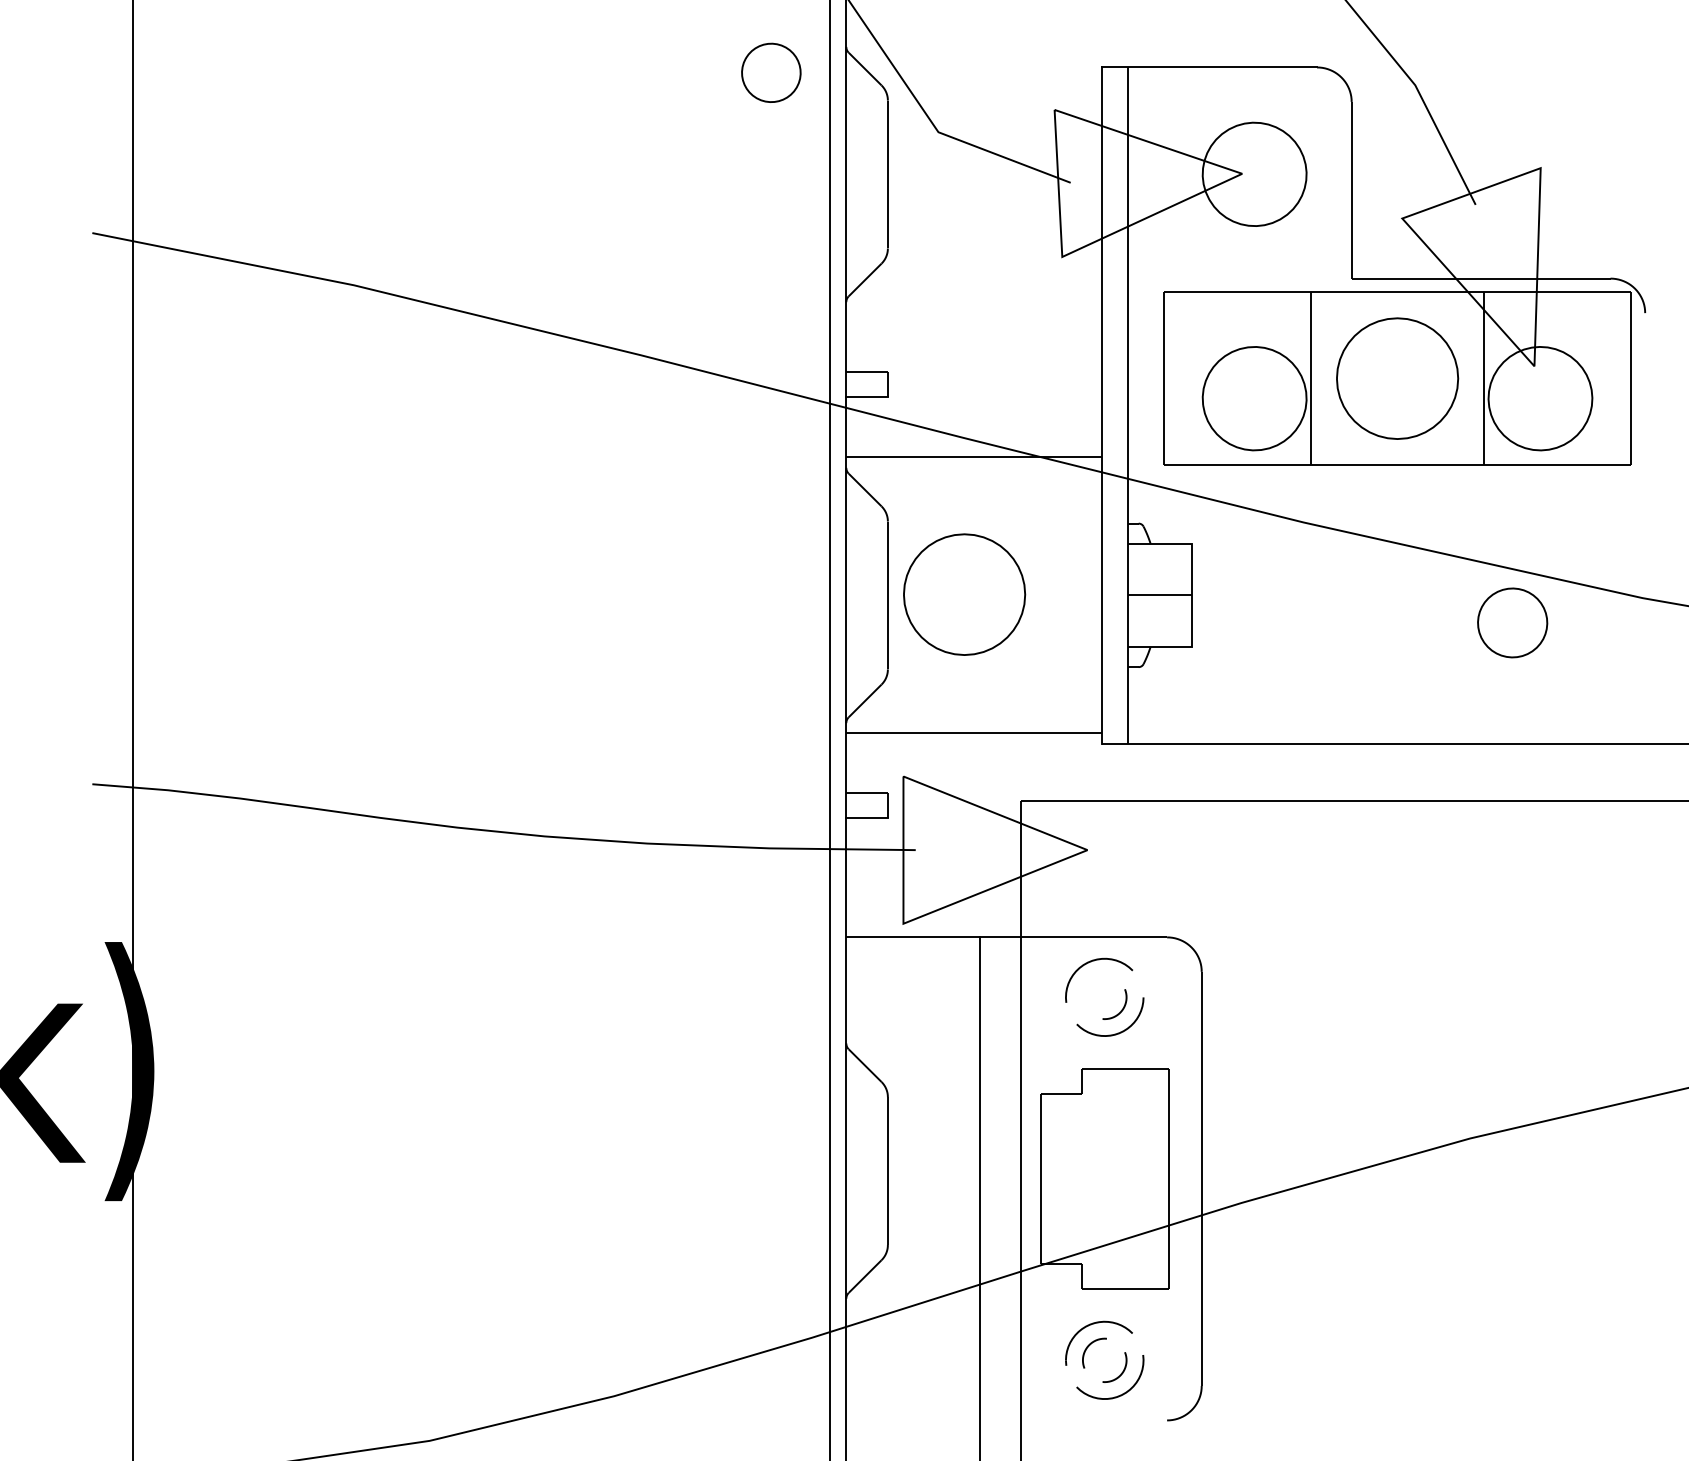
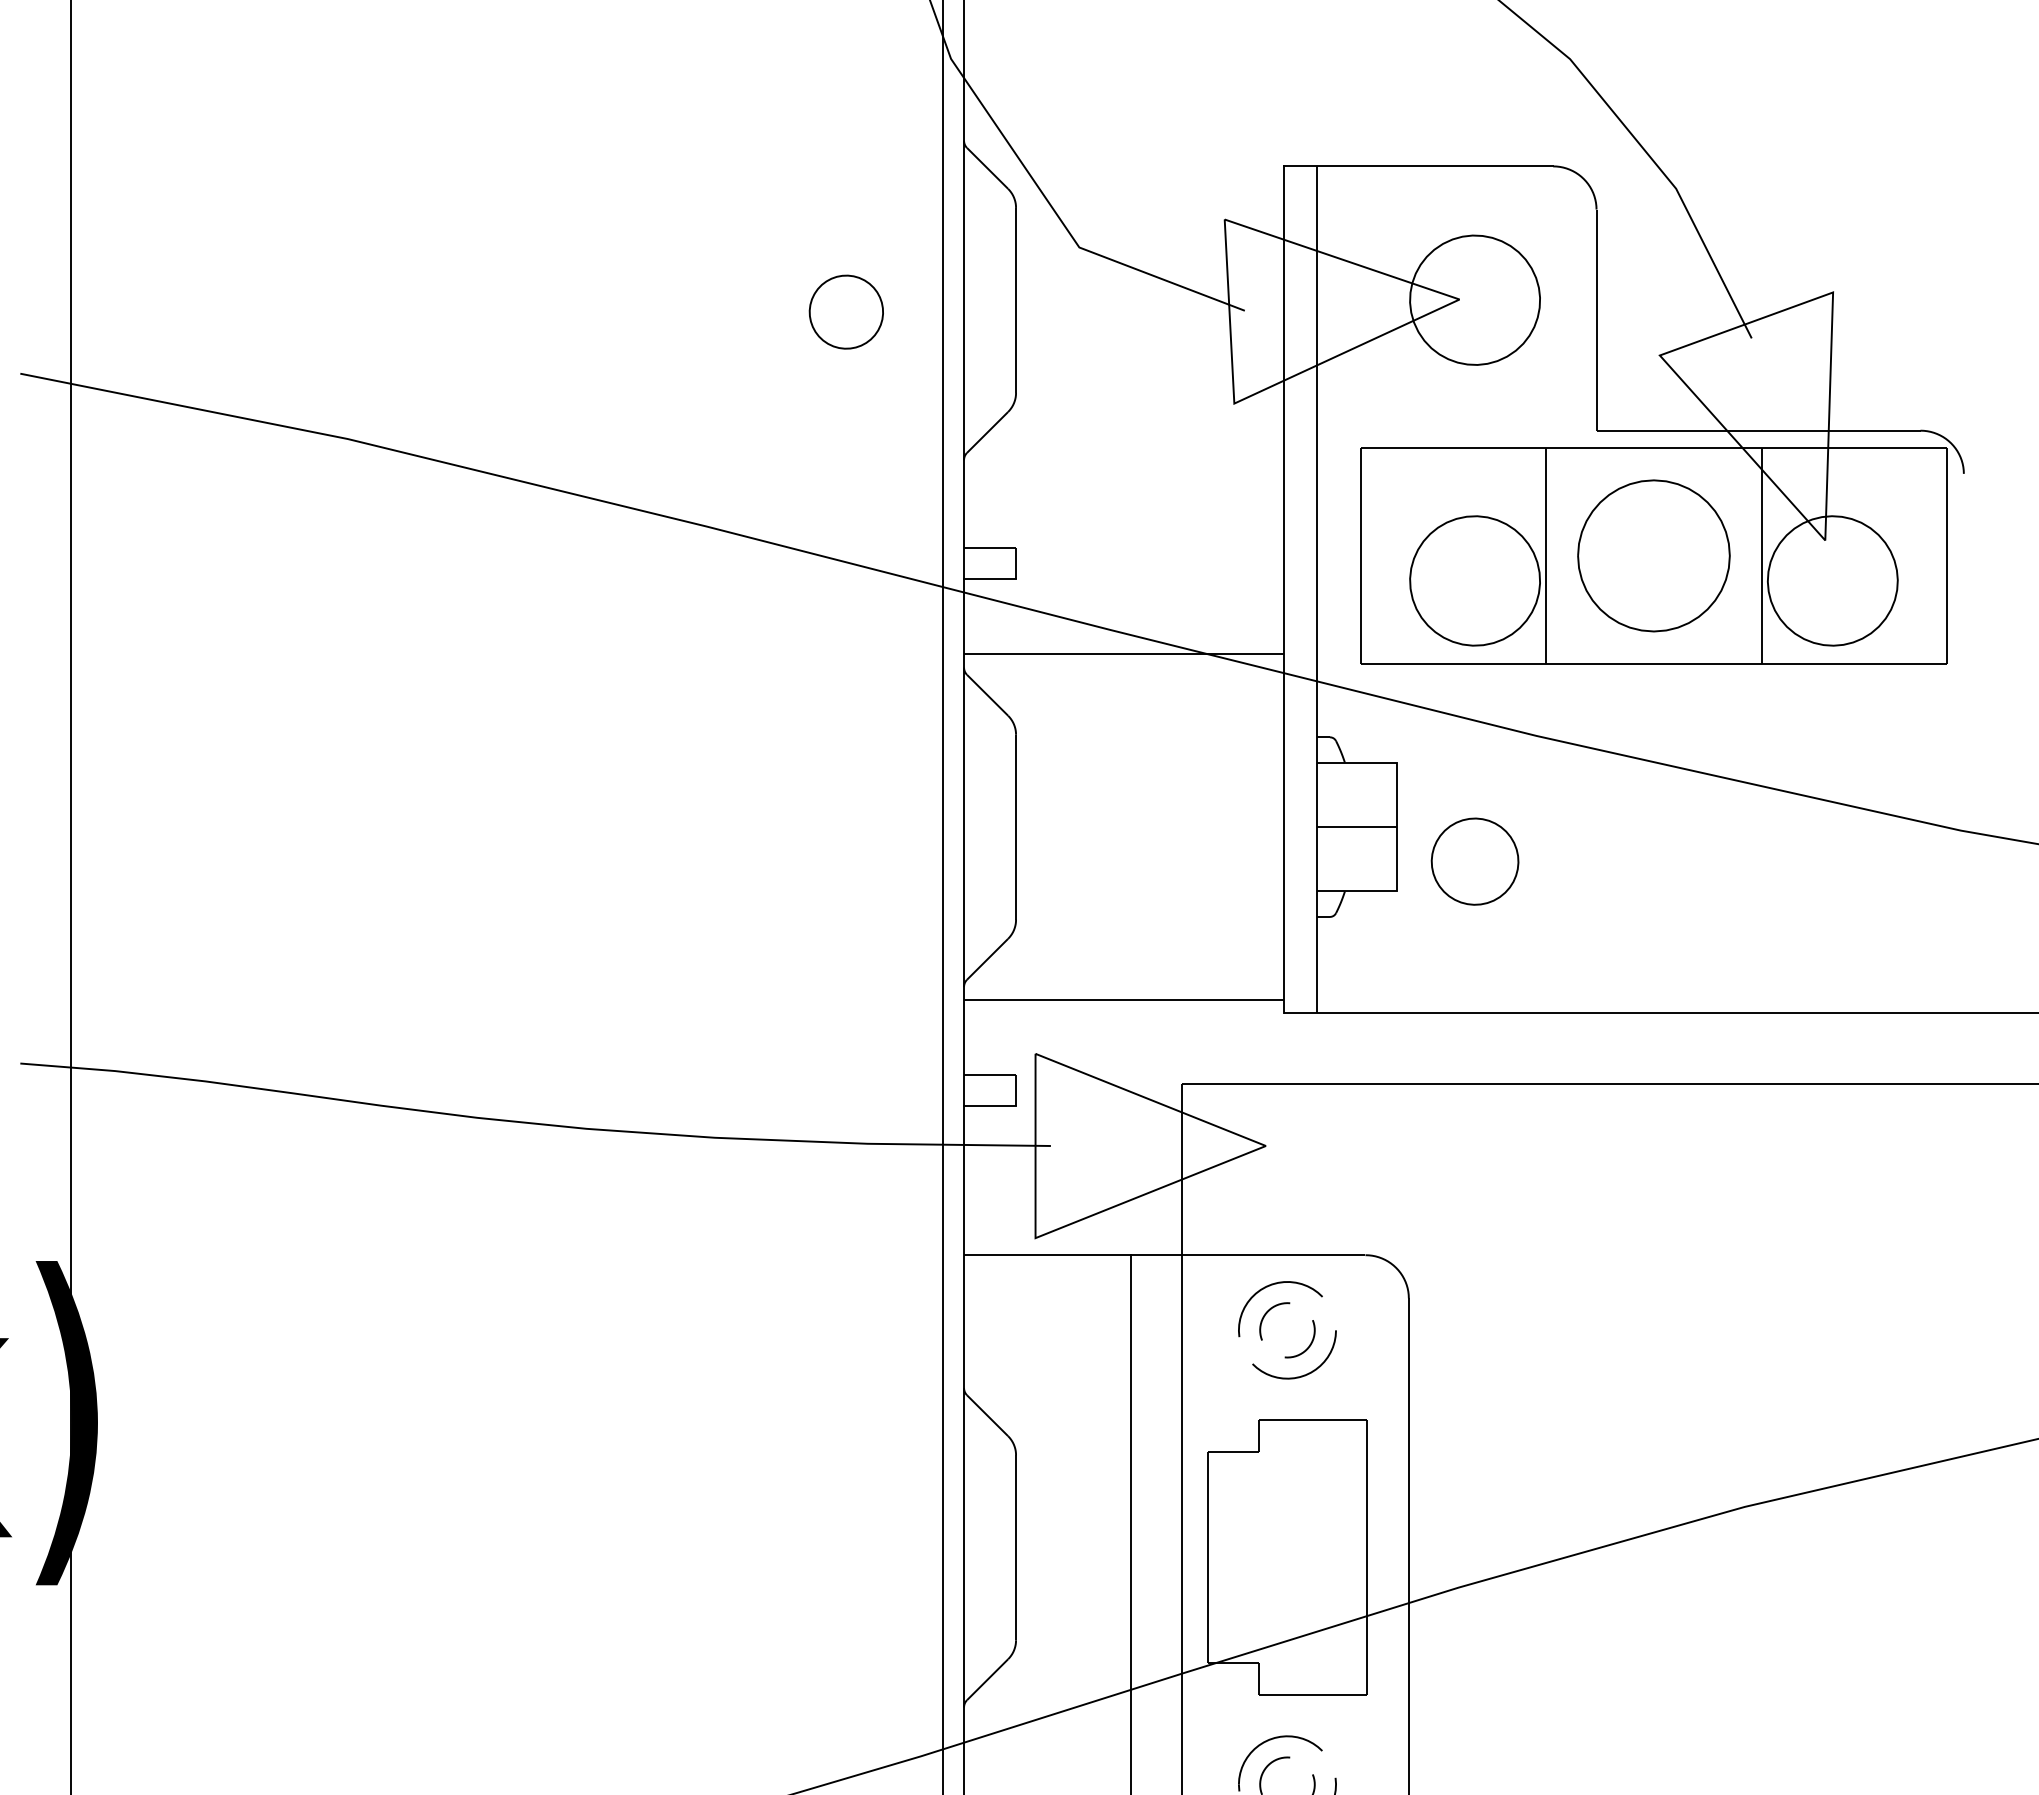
part: (771, 72) -> (846, 311), moved
part: (964, 594) -> (1111, 826), removed
part: (1512, 622) -> (1474, 861), moved
curve: (1089, 983) -> (1268, 1312), added

